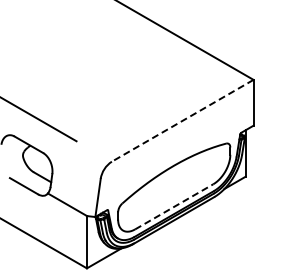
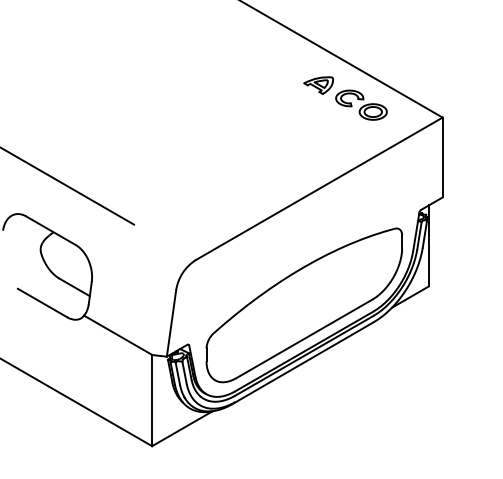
part: (197, 68) -> (344, 97), added
line: (182, 120) -> (318, 188), dashed -> solid
line: (174, 206) -> (304, 338), dashed -> solid

